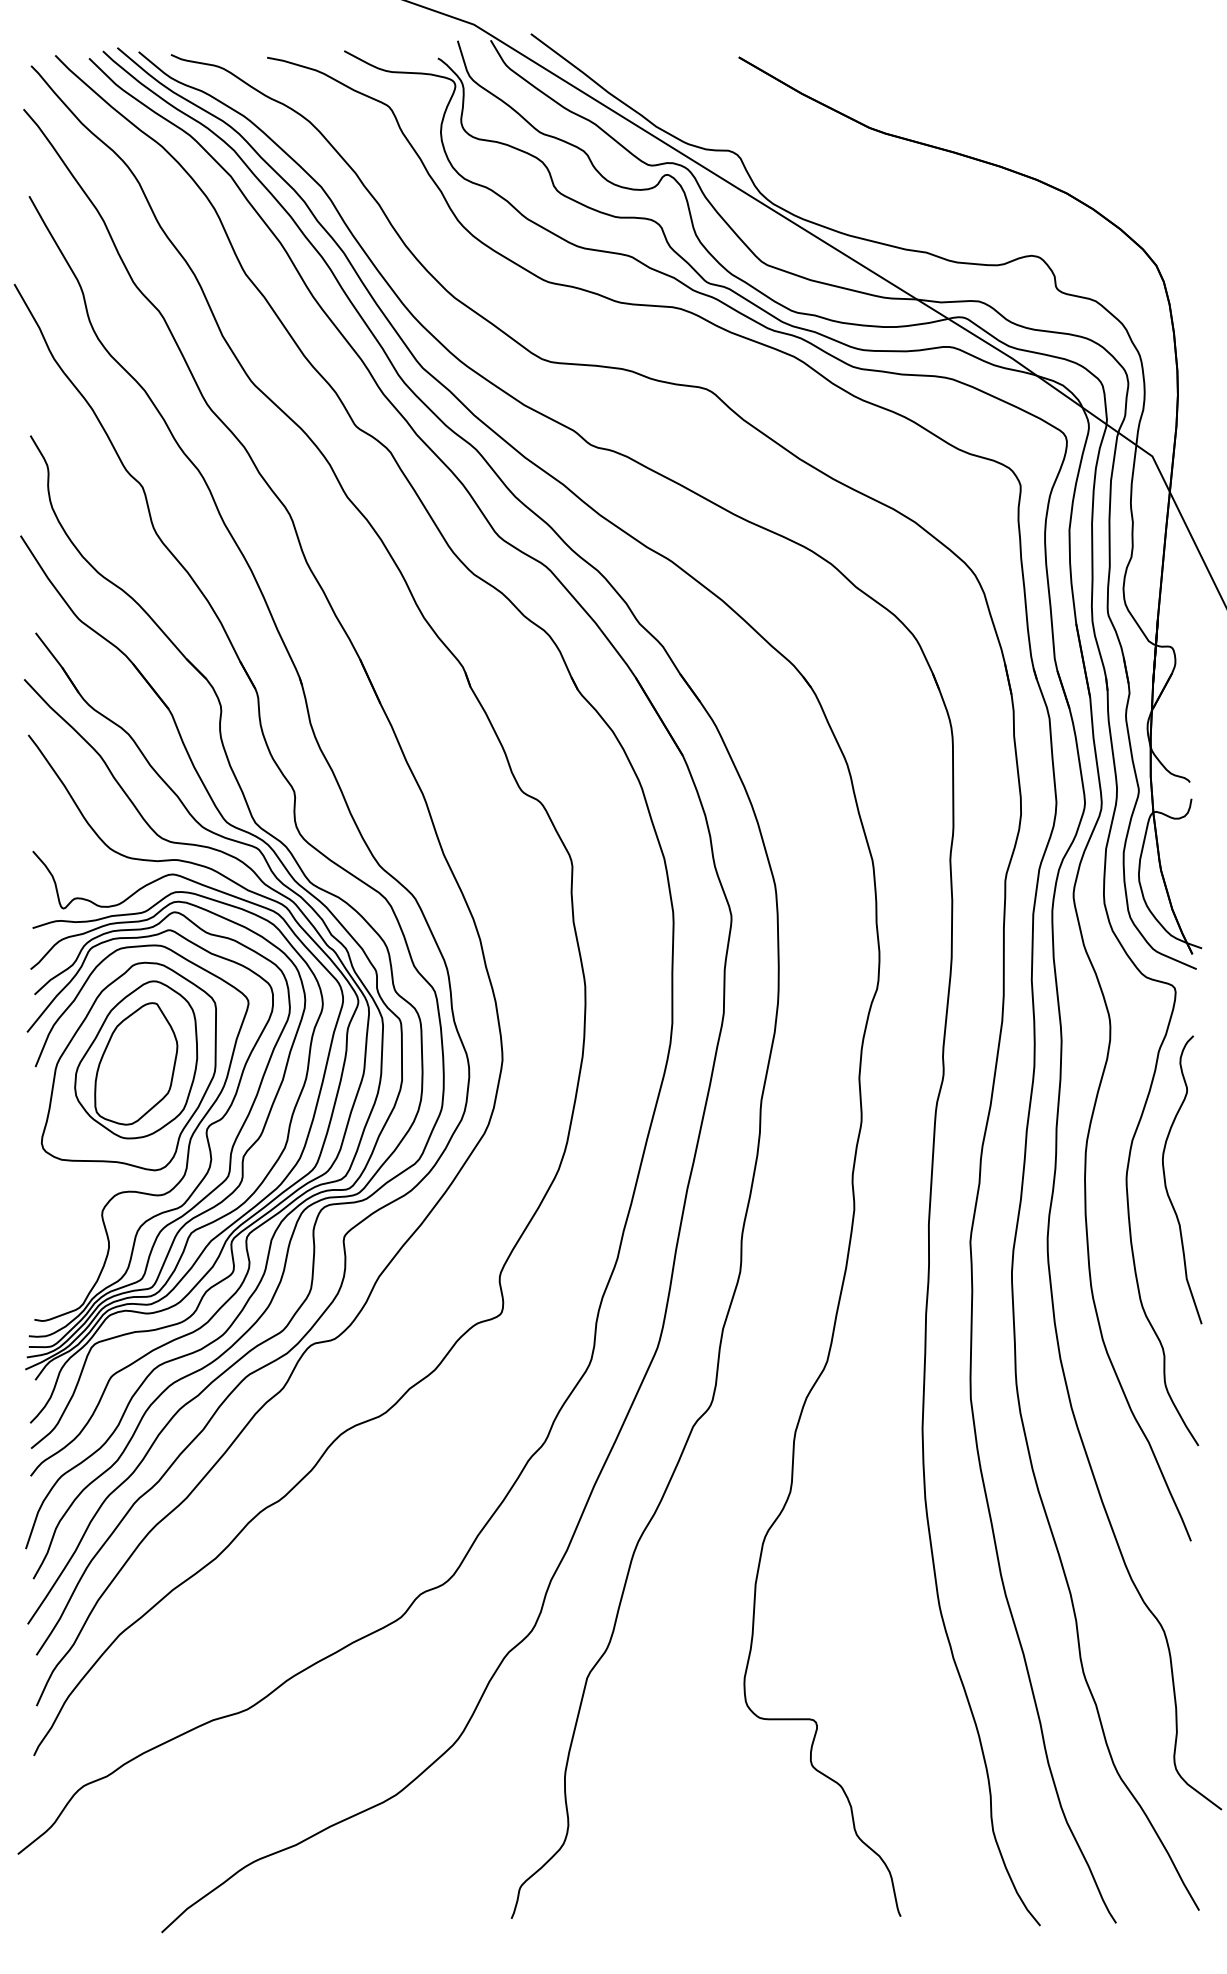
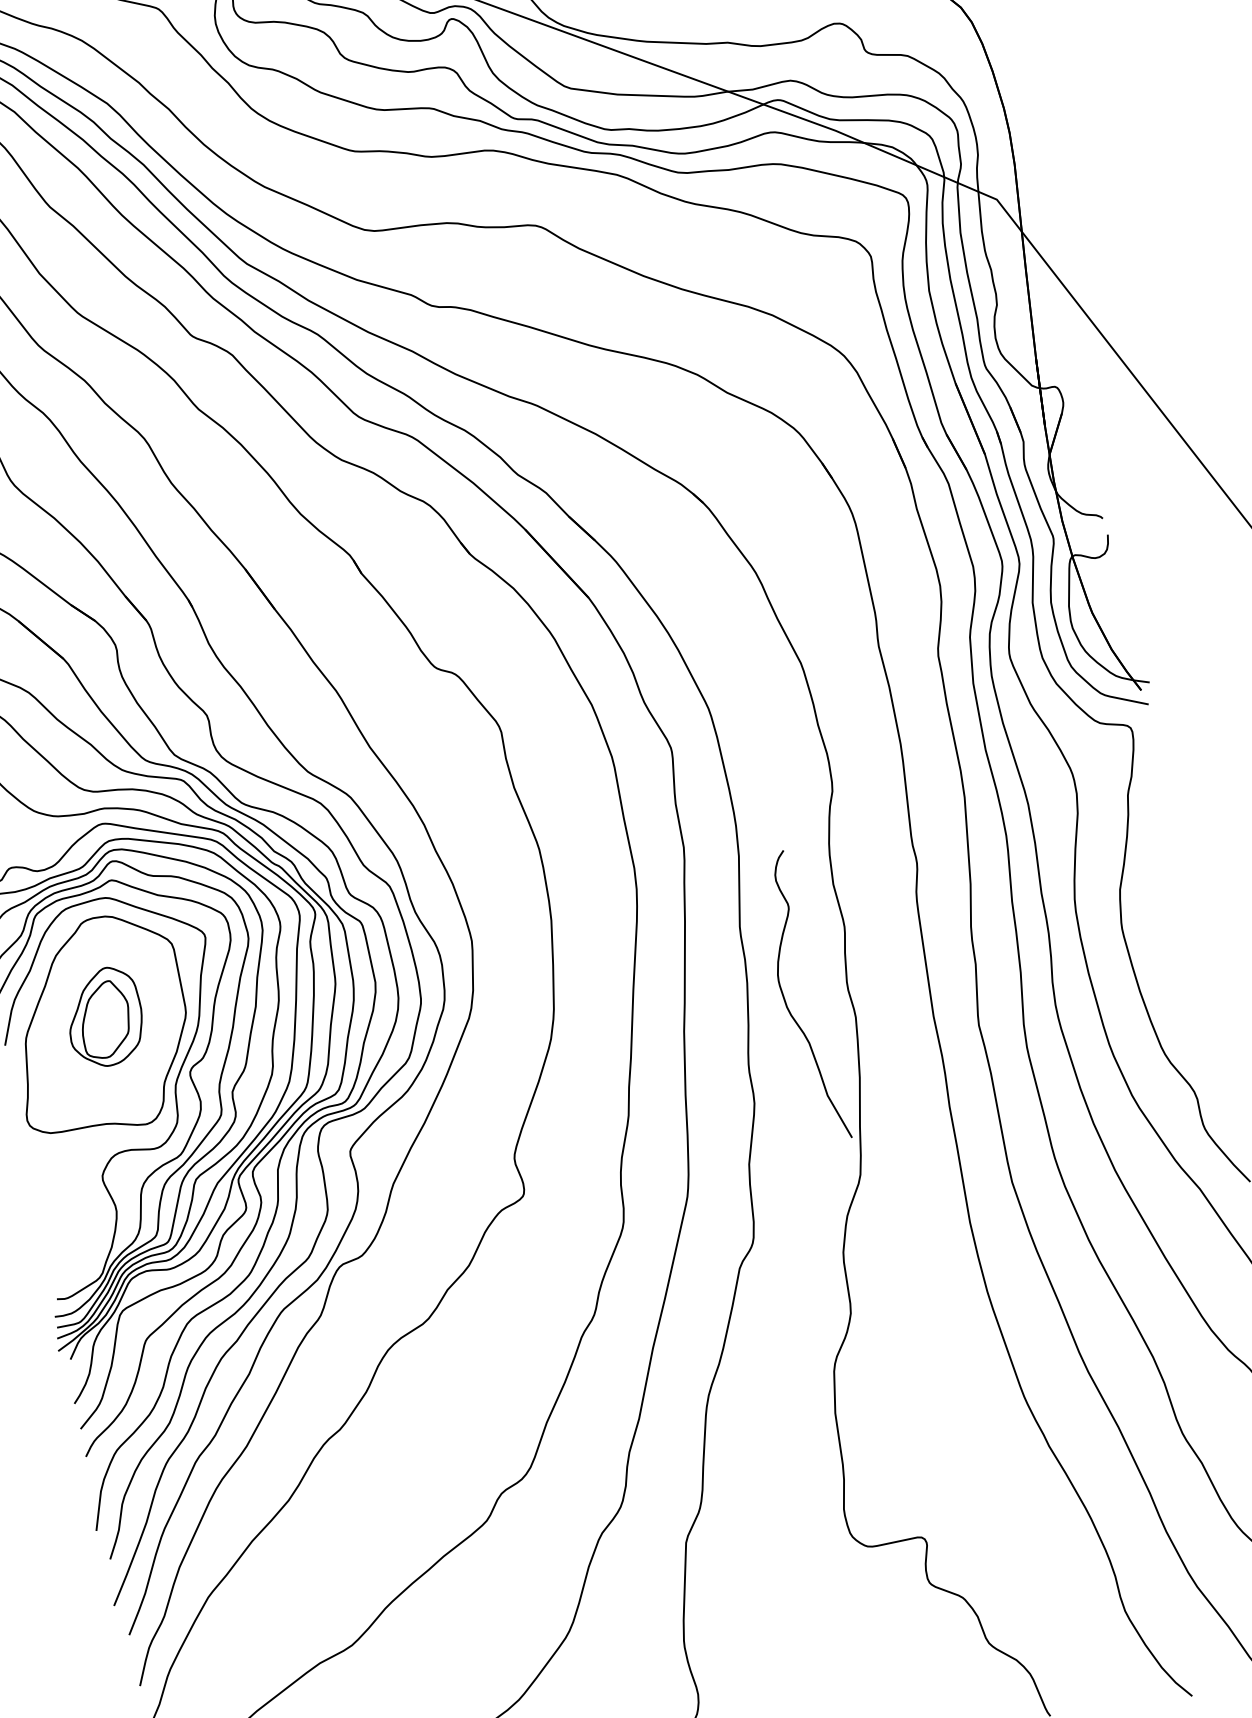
part: (136, 1059) -> (104, 1016), size x0.6
curve: (1166, 1183) -> (787, 1004), moved

